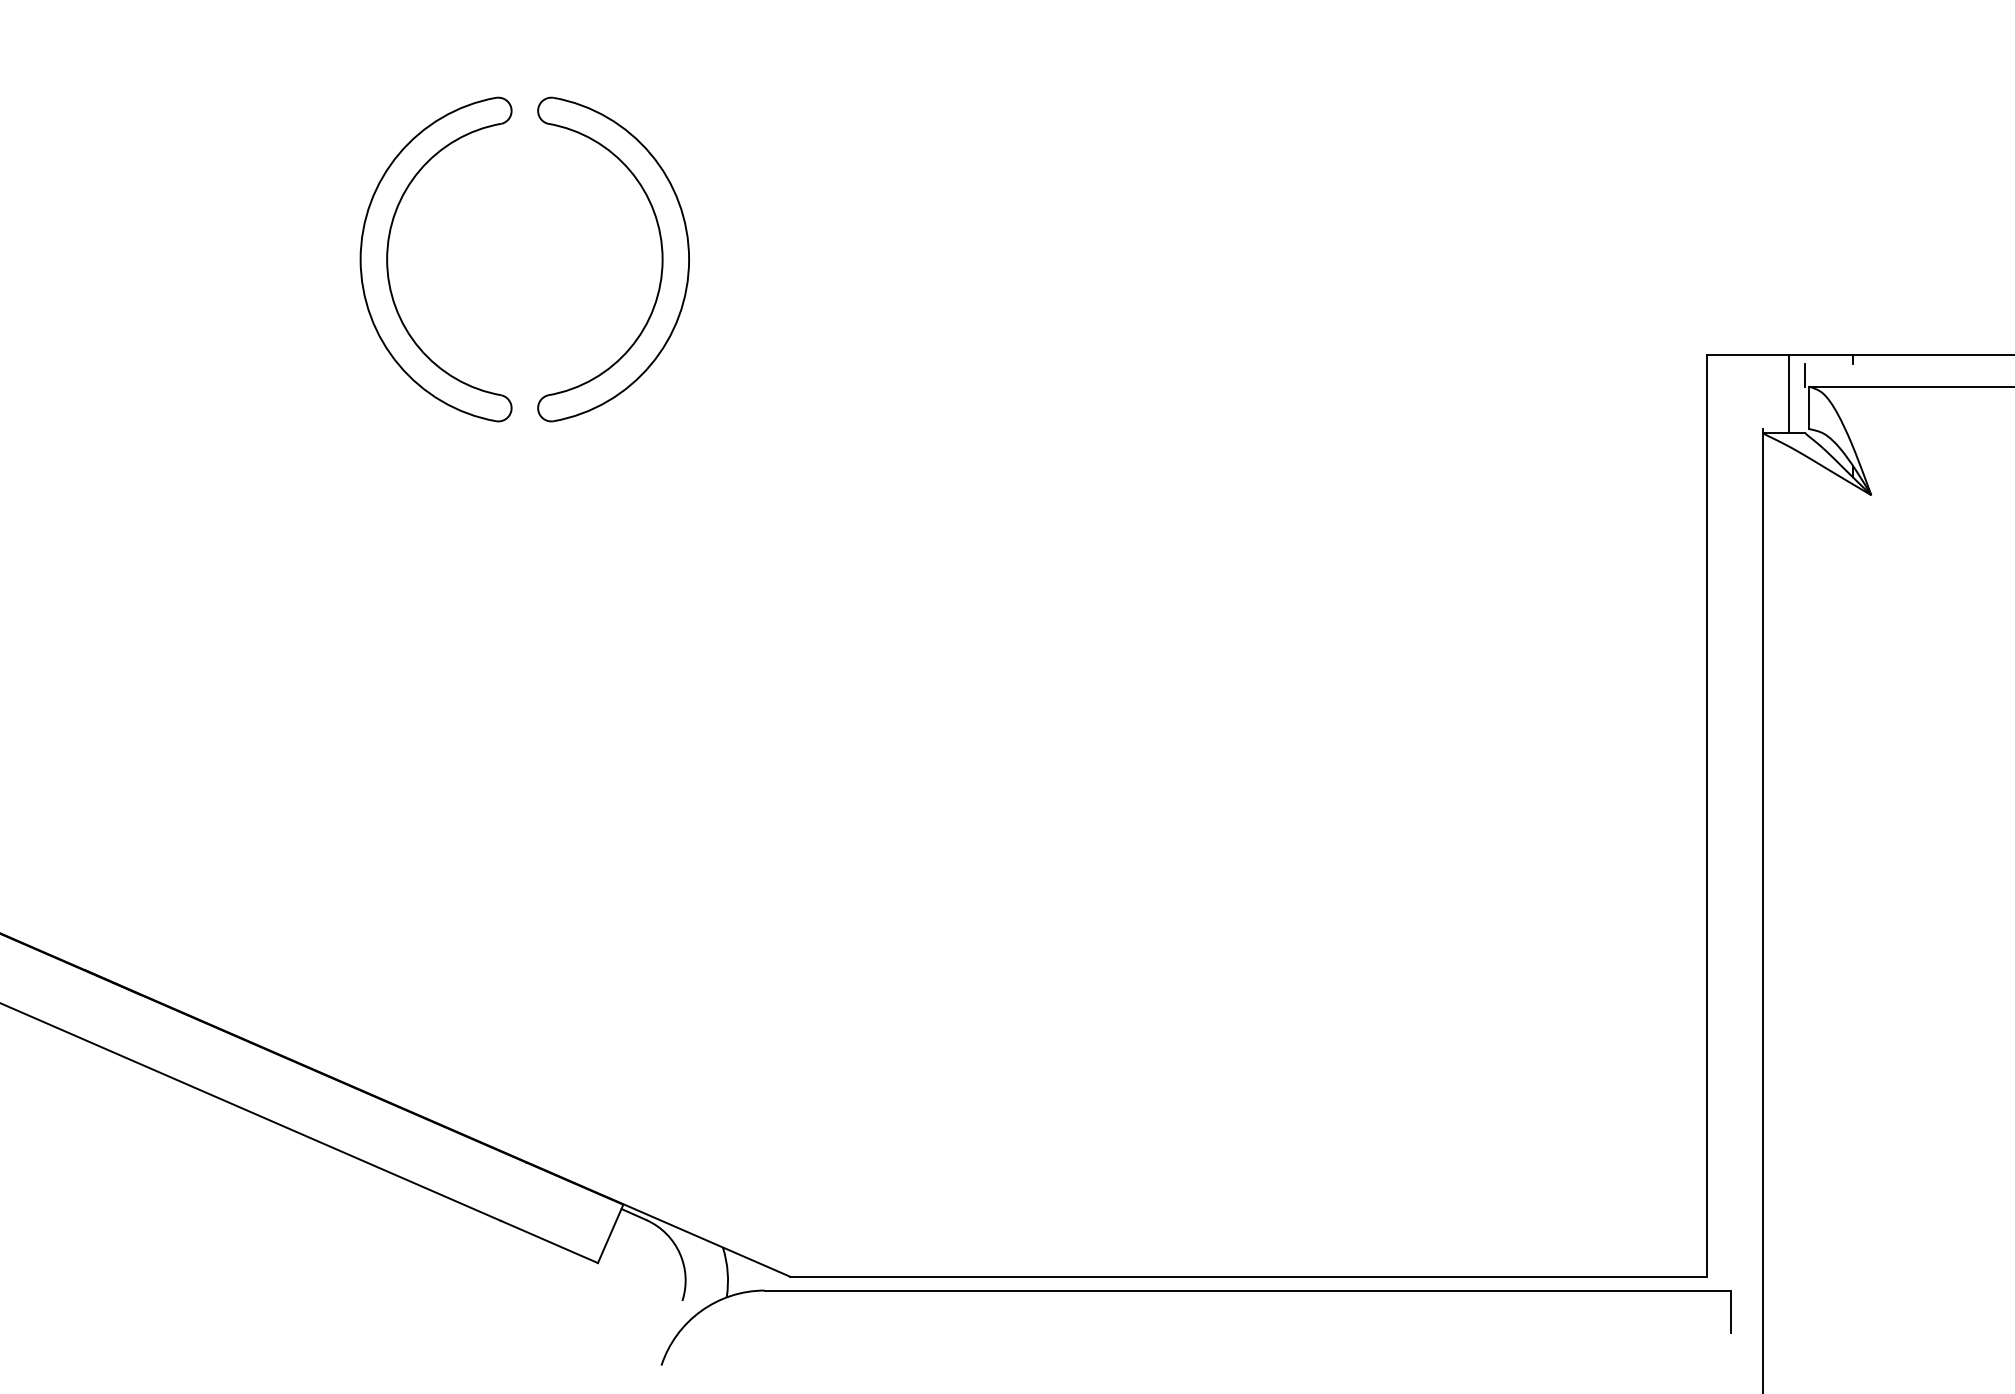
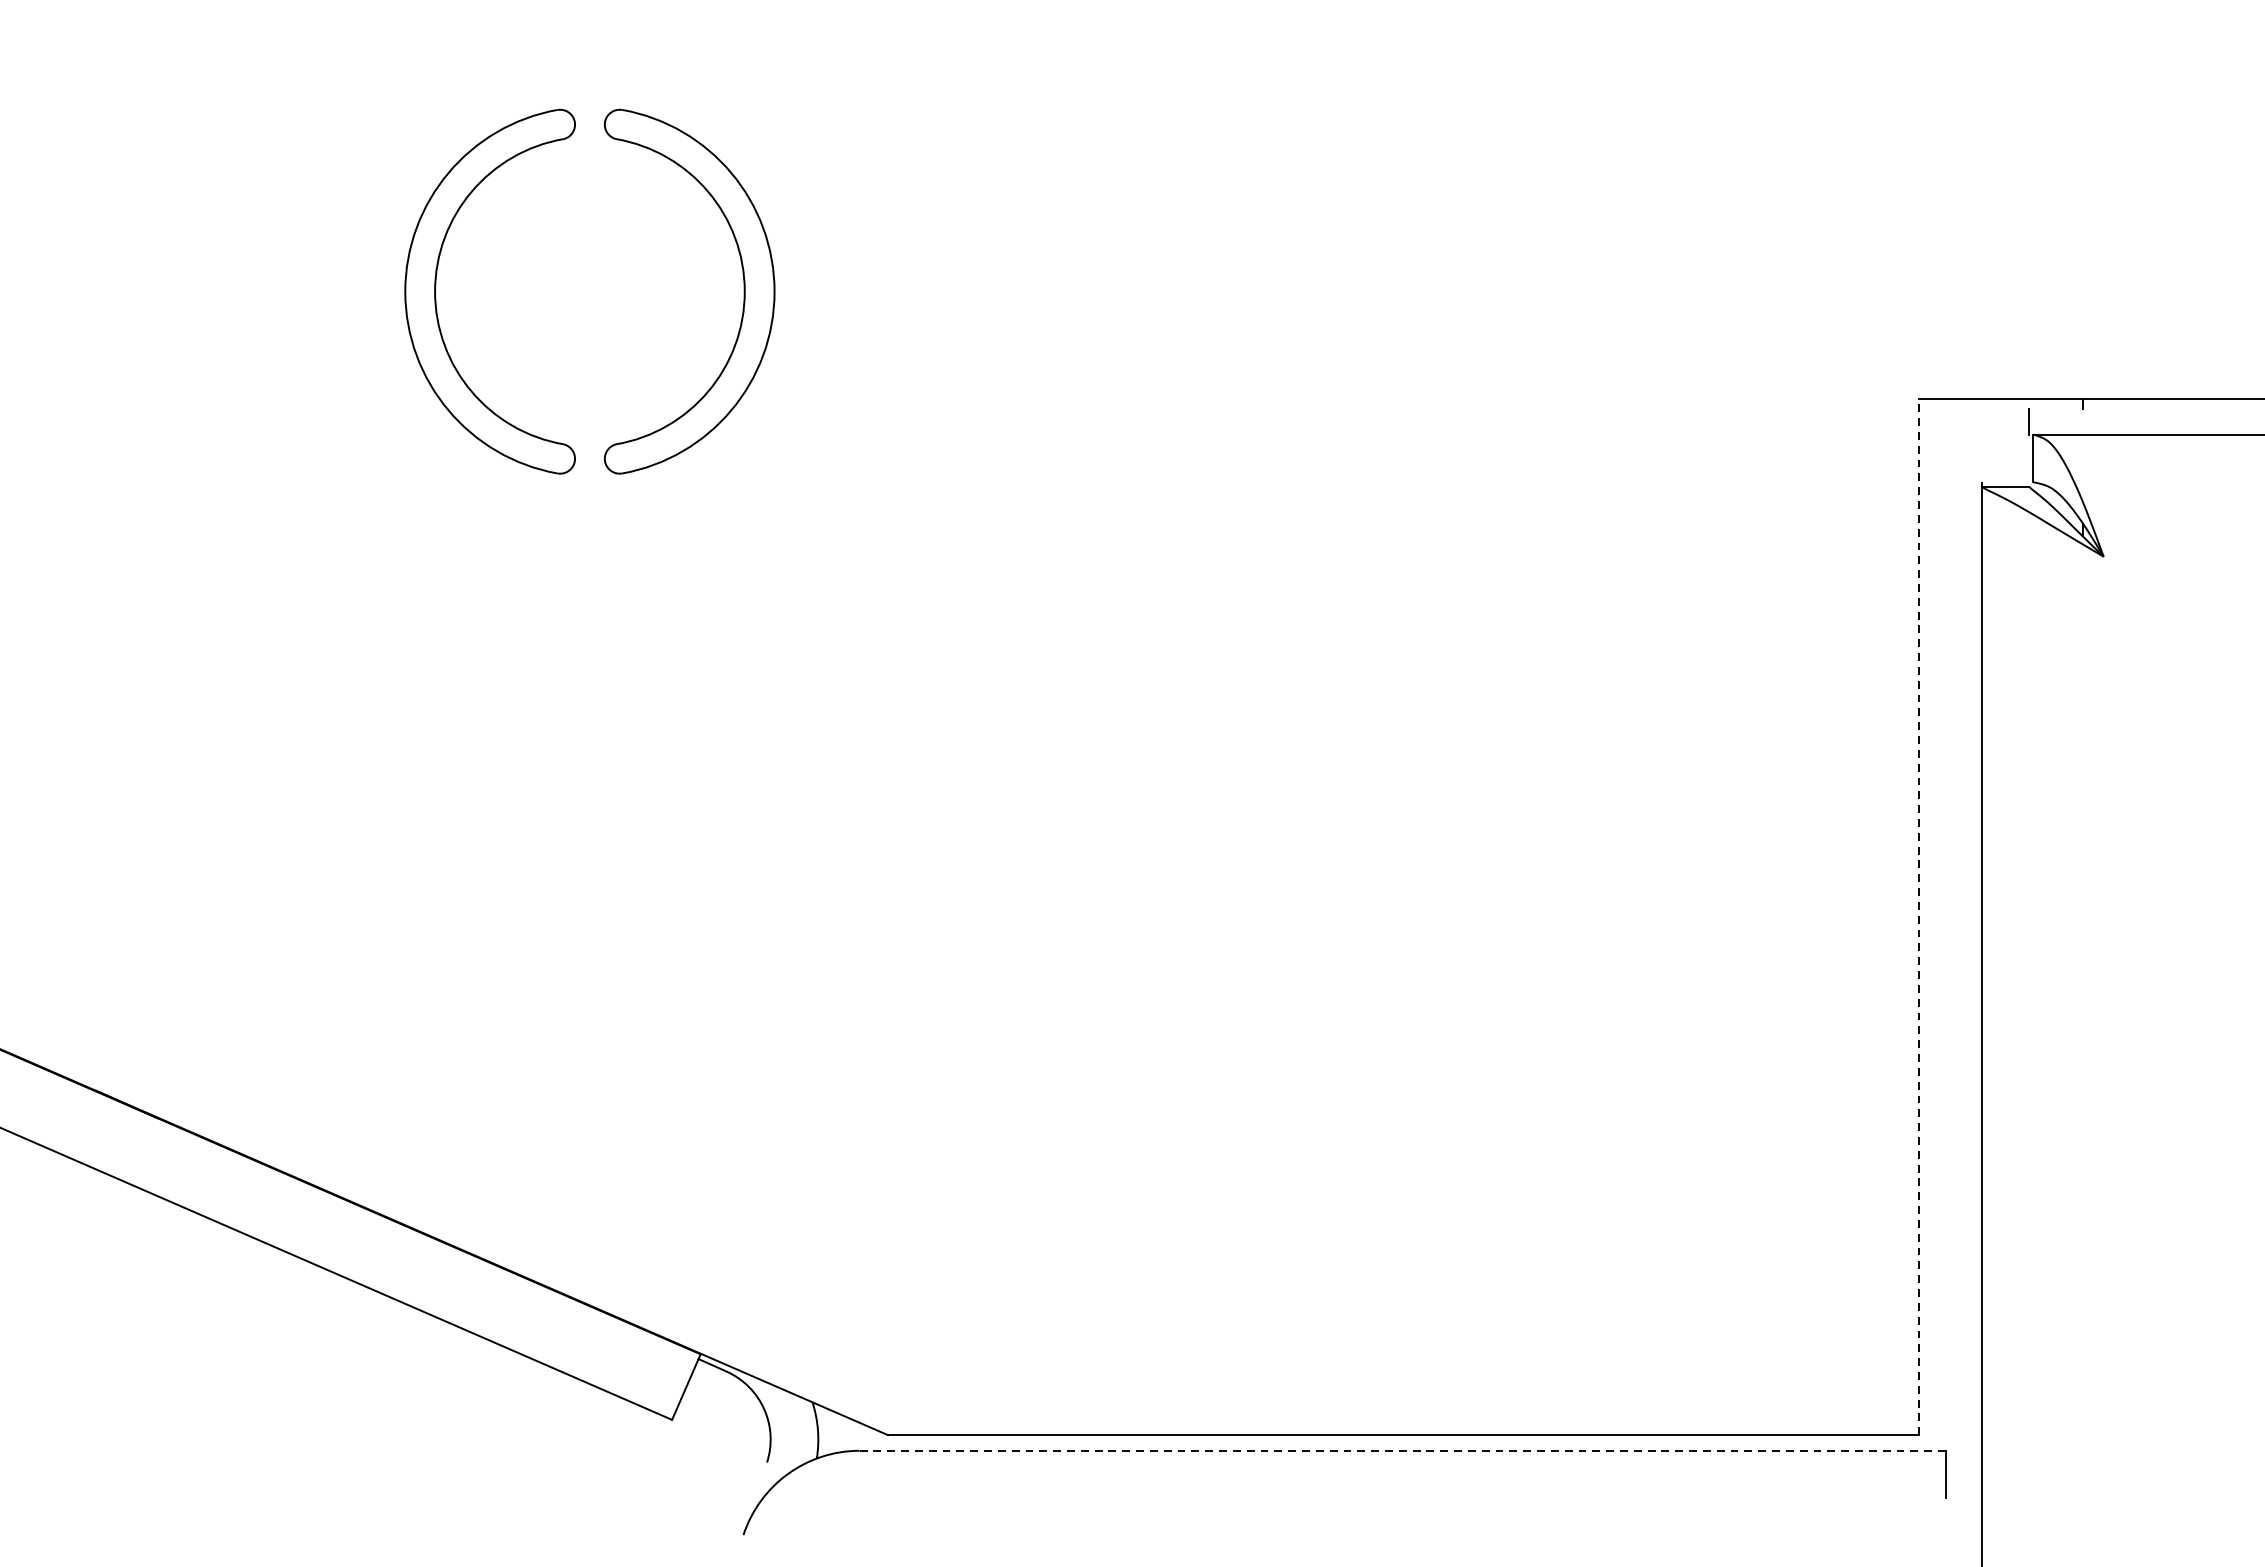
line: (1789, 393) -> (2011, 442), removed
line: (1707, 815) -> (1919, 916), solid -> dashed
line: (1247, 1290) -> (1402, 1450), solid -> dashed

